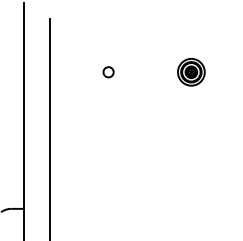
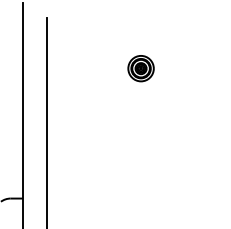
circle: (108, 72) -> (103, 68), removed
part: (191, 72) -> (141, 68), moved

